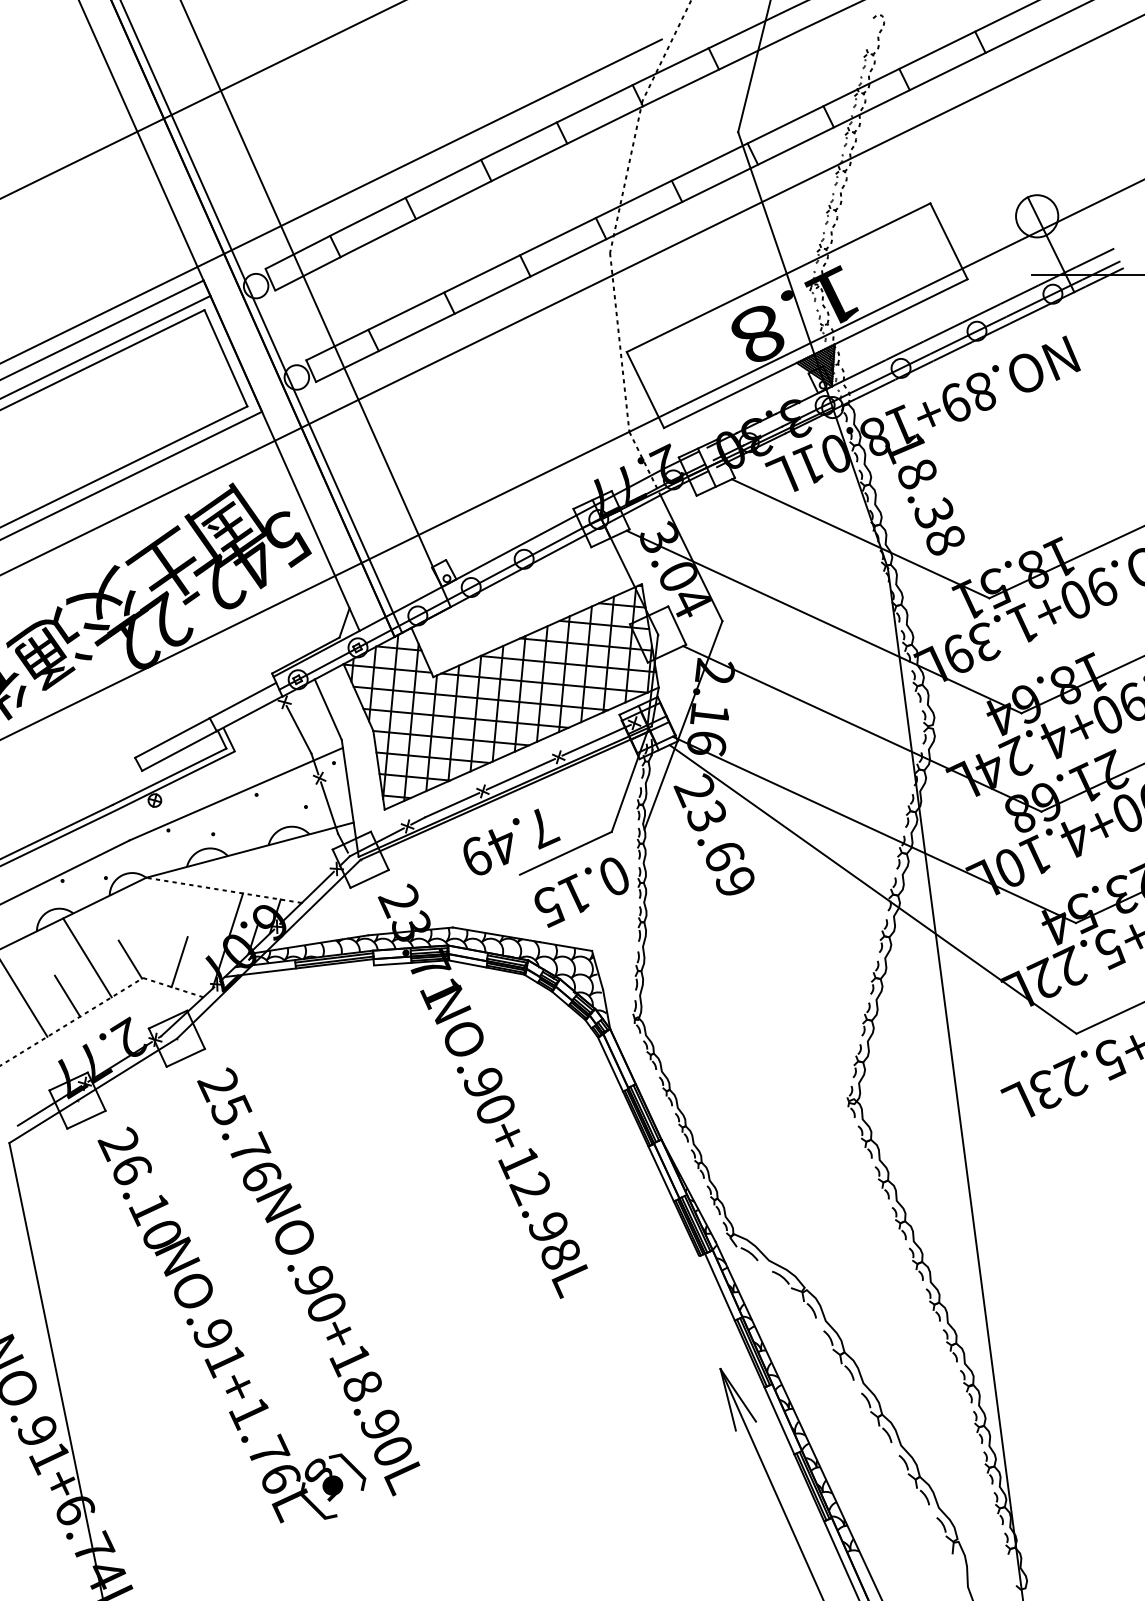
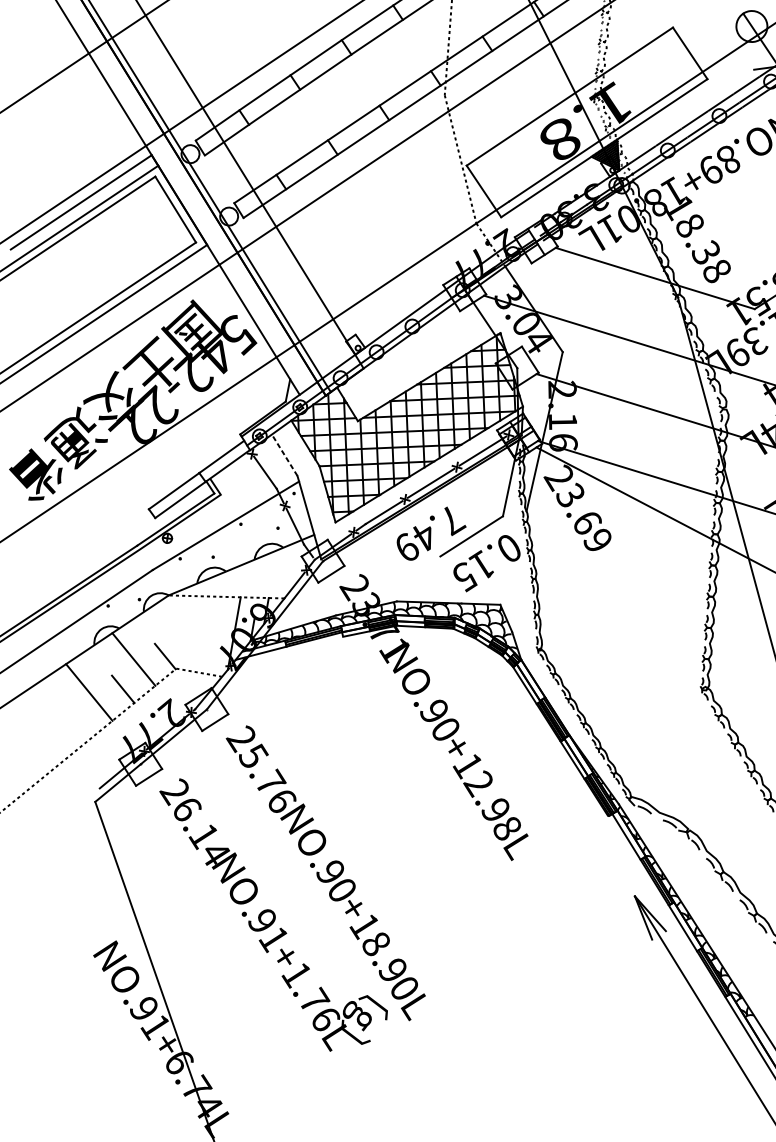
line: (328, 709) -> (284, 455), solid -> dashed
line: (179, 962) -> (201, 653), removed
text: (162, 1234) -> (215, 853), 26.10 -> 26.14

